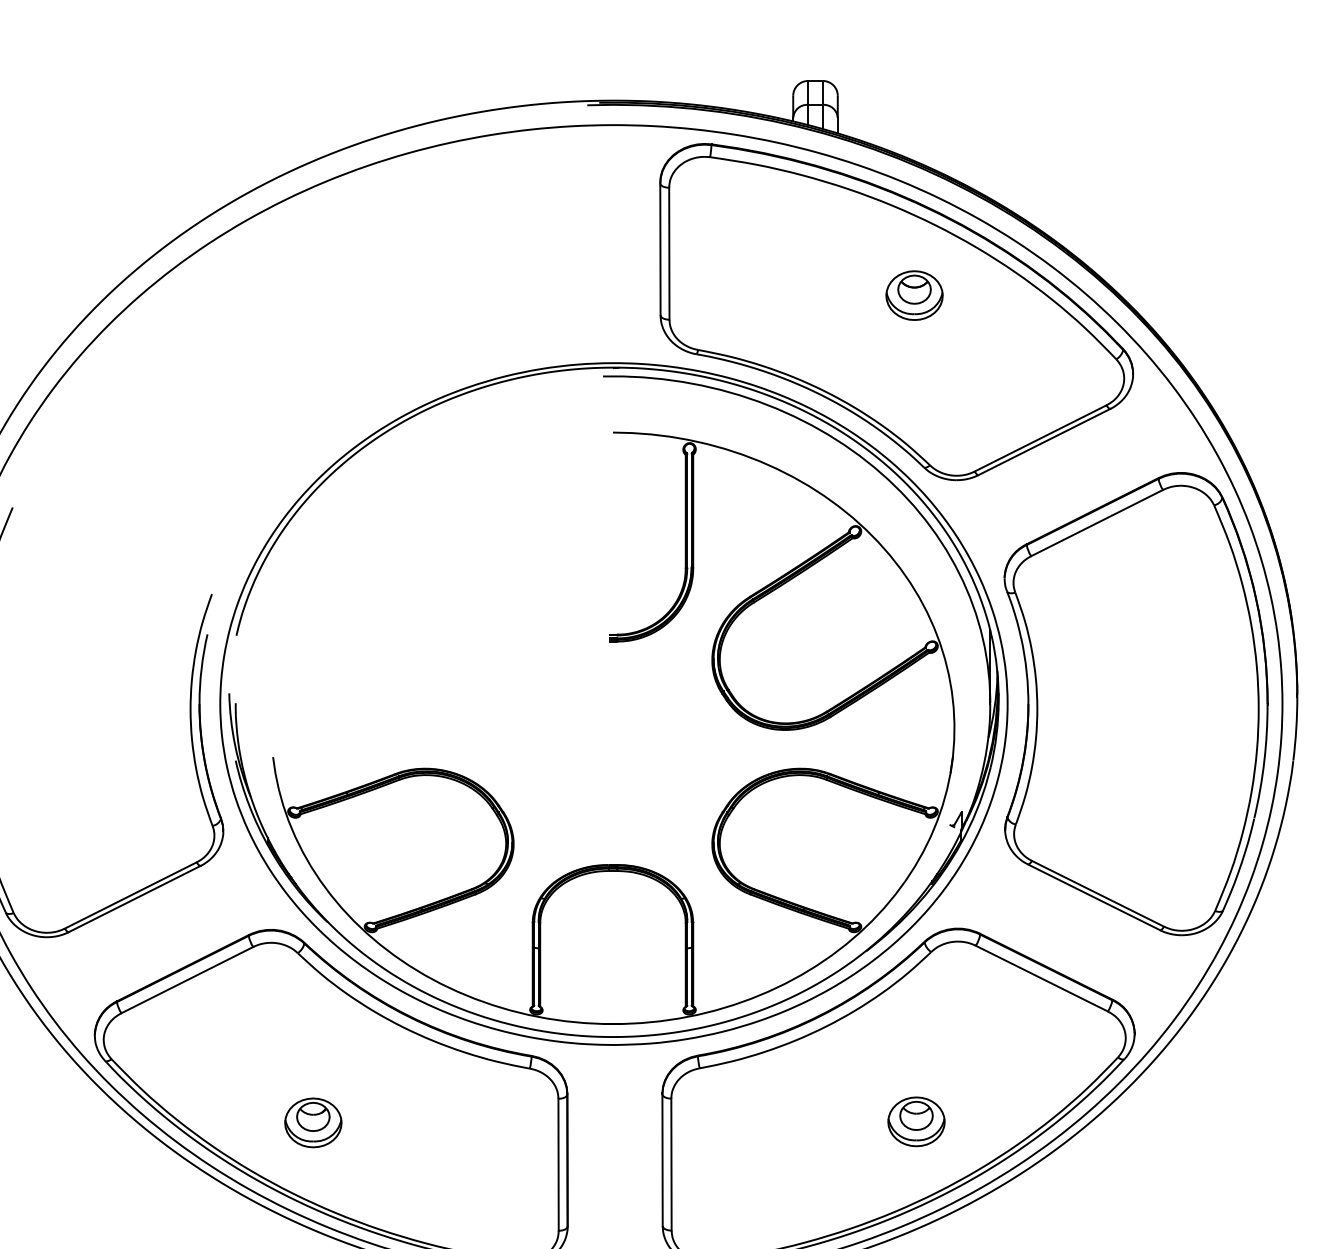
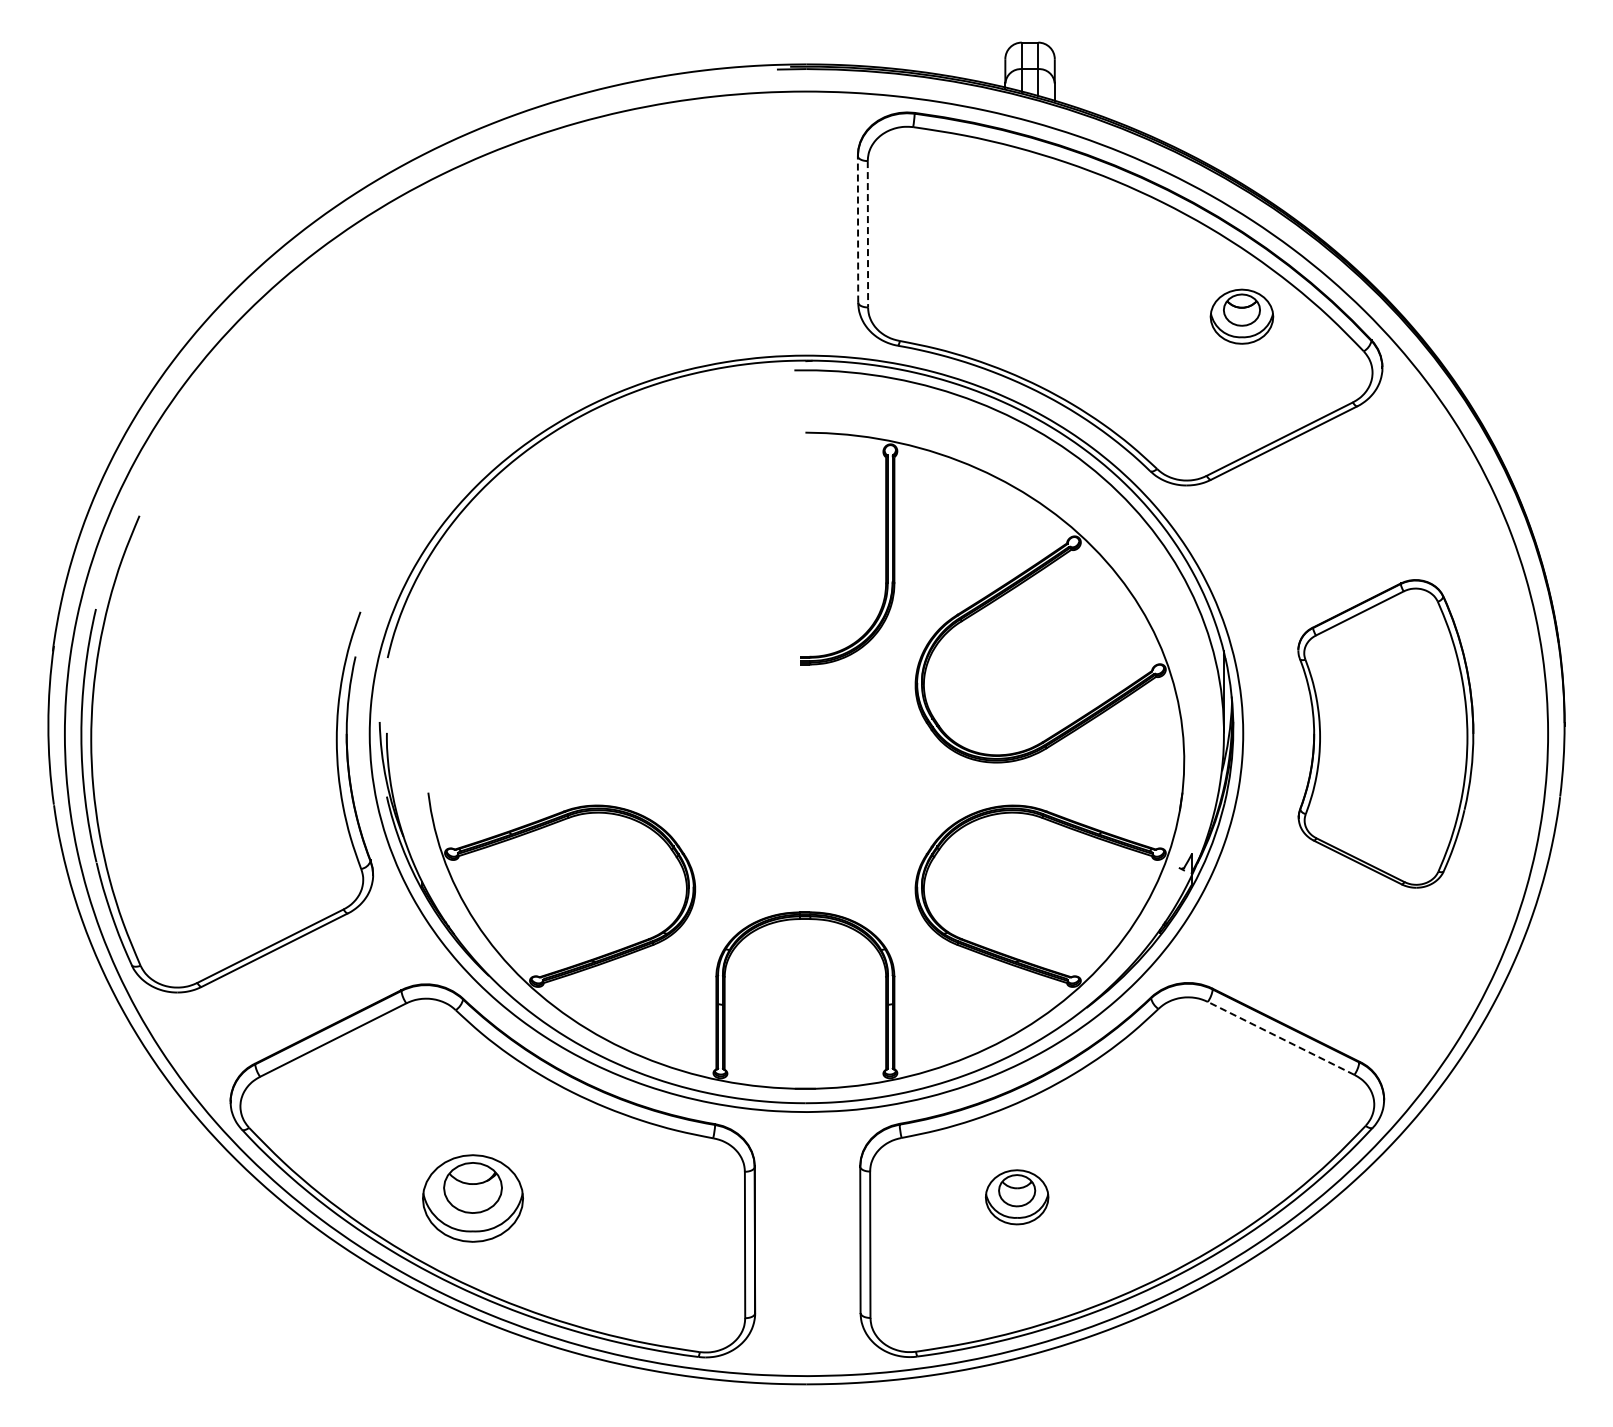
line: (660, 248) -> (858, 228), solid -> dashed
line: (668, 253) -> (867, 234), solid -> dashed
part: (914, 295) -> (1241, 316), moved
part: (1135, 703) -> (1385, 733), size x0.6
line: (1042, 978) -> (1281, 1038), solid -> dashed
part: (312, 1122) -> (472, 1198), size x1.6
part: (916, 1122) -> (1017, 1197), moved

